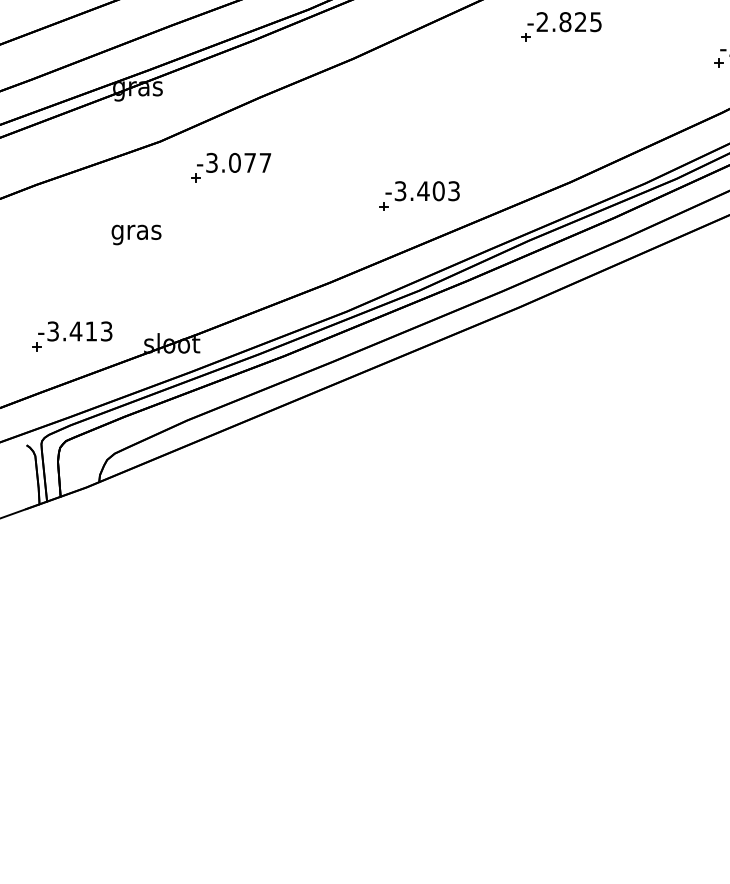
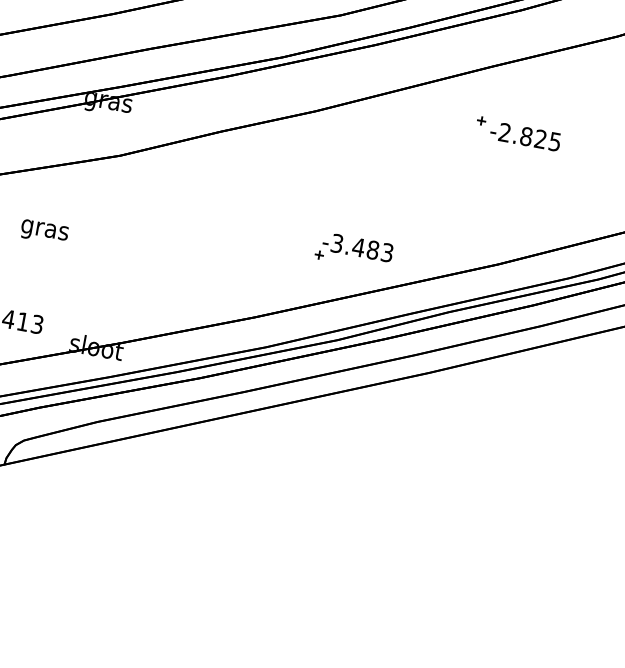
text: (564, 22) -> (525, 136), moved
part: (231, 167) -> (182, 192), removed
text: (438, 190) -> (372, 249), -3.403 -> -3.483
text: (136, 234) -> (44, 231), moved

